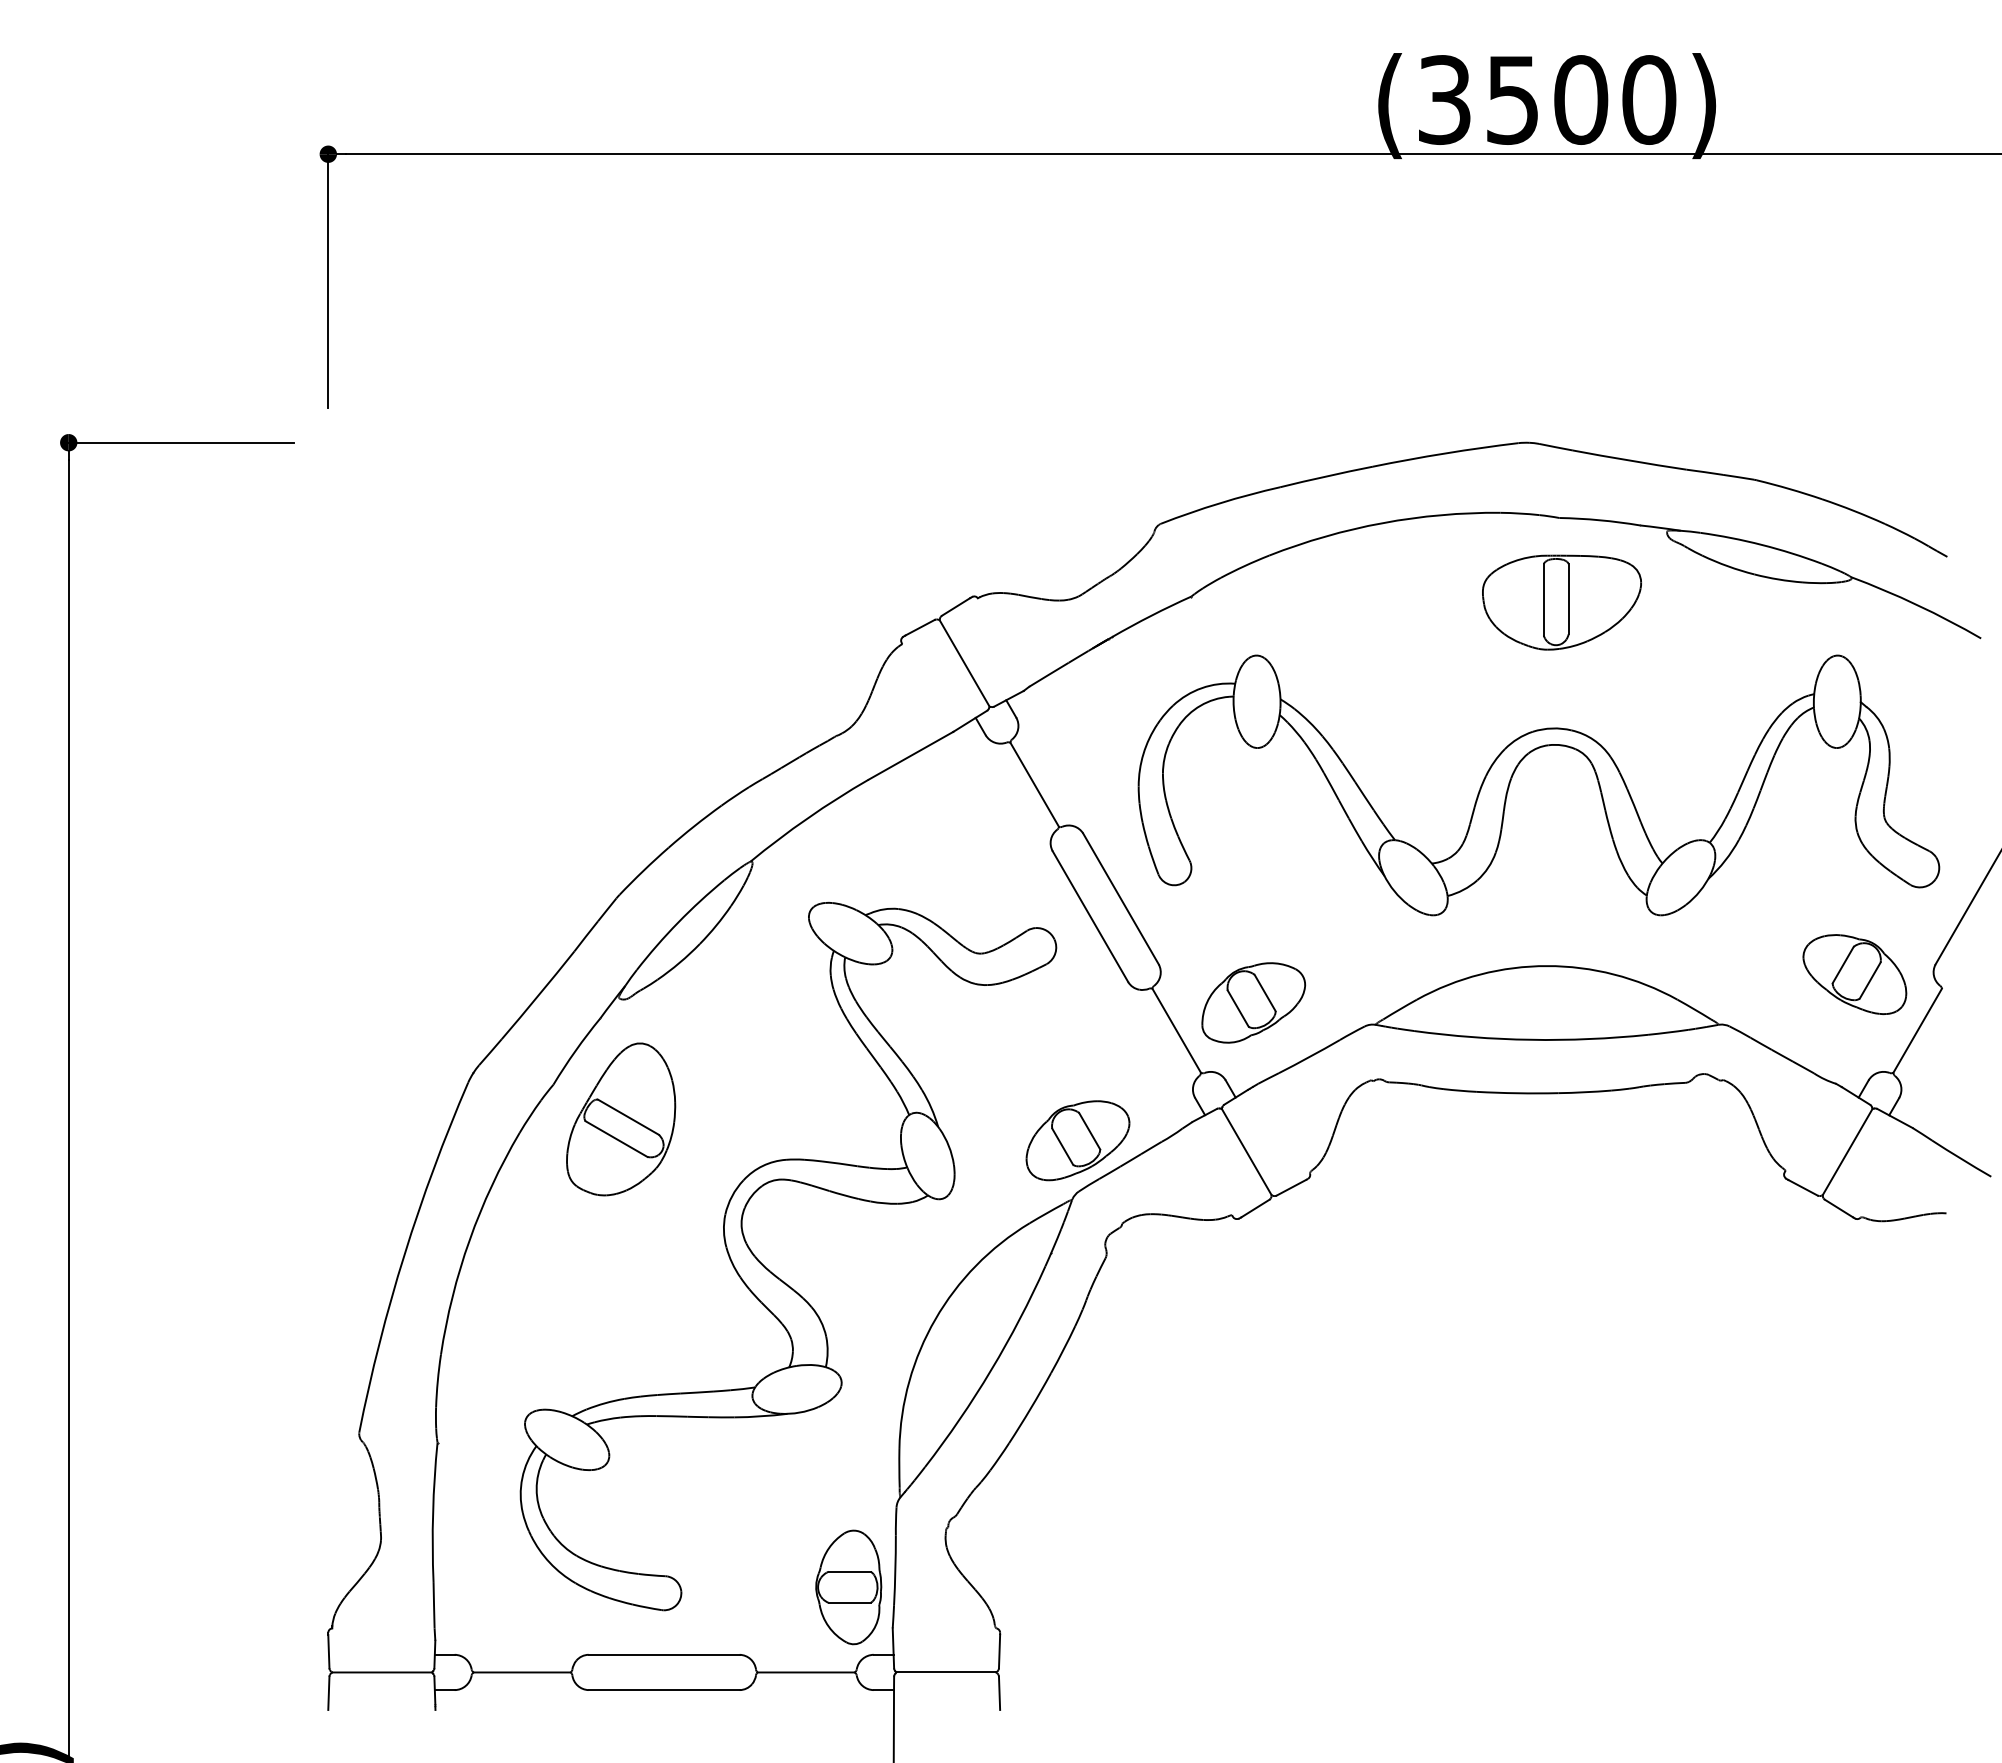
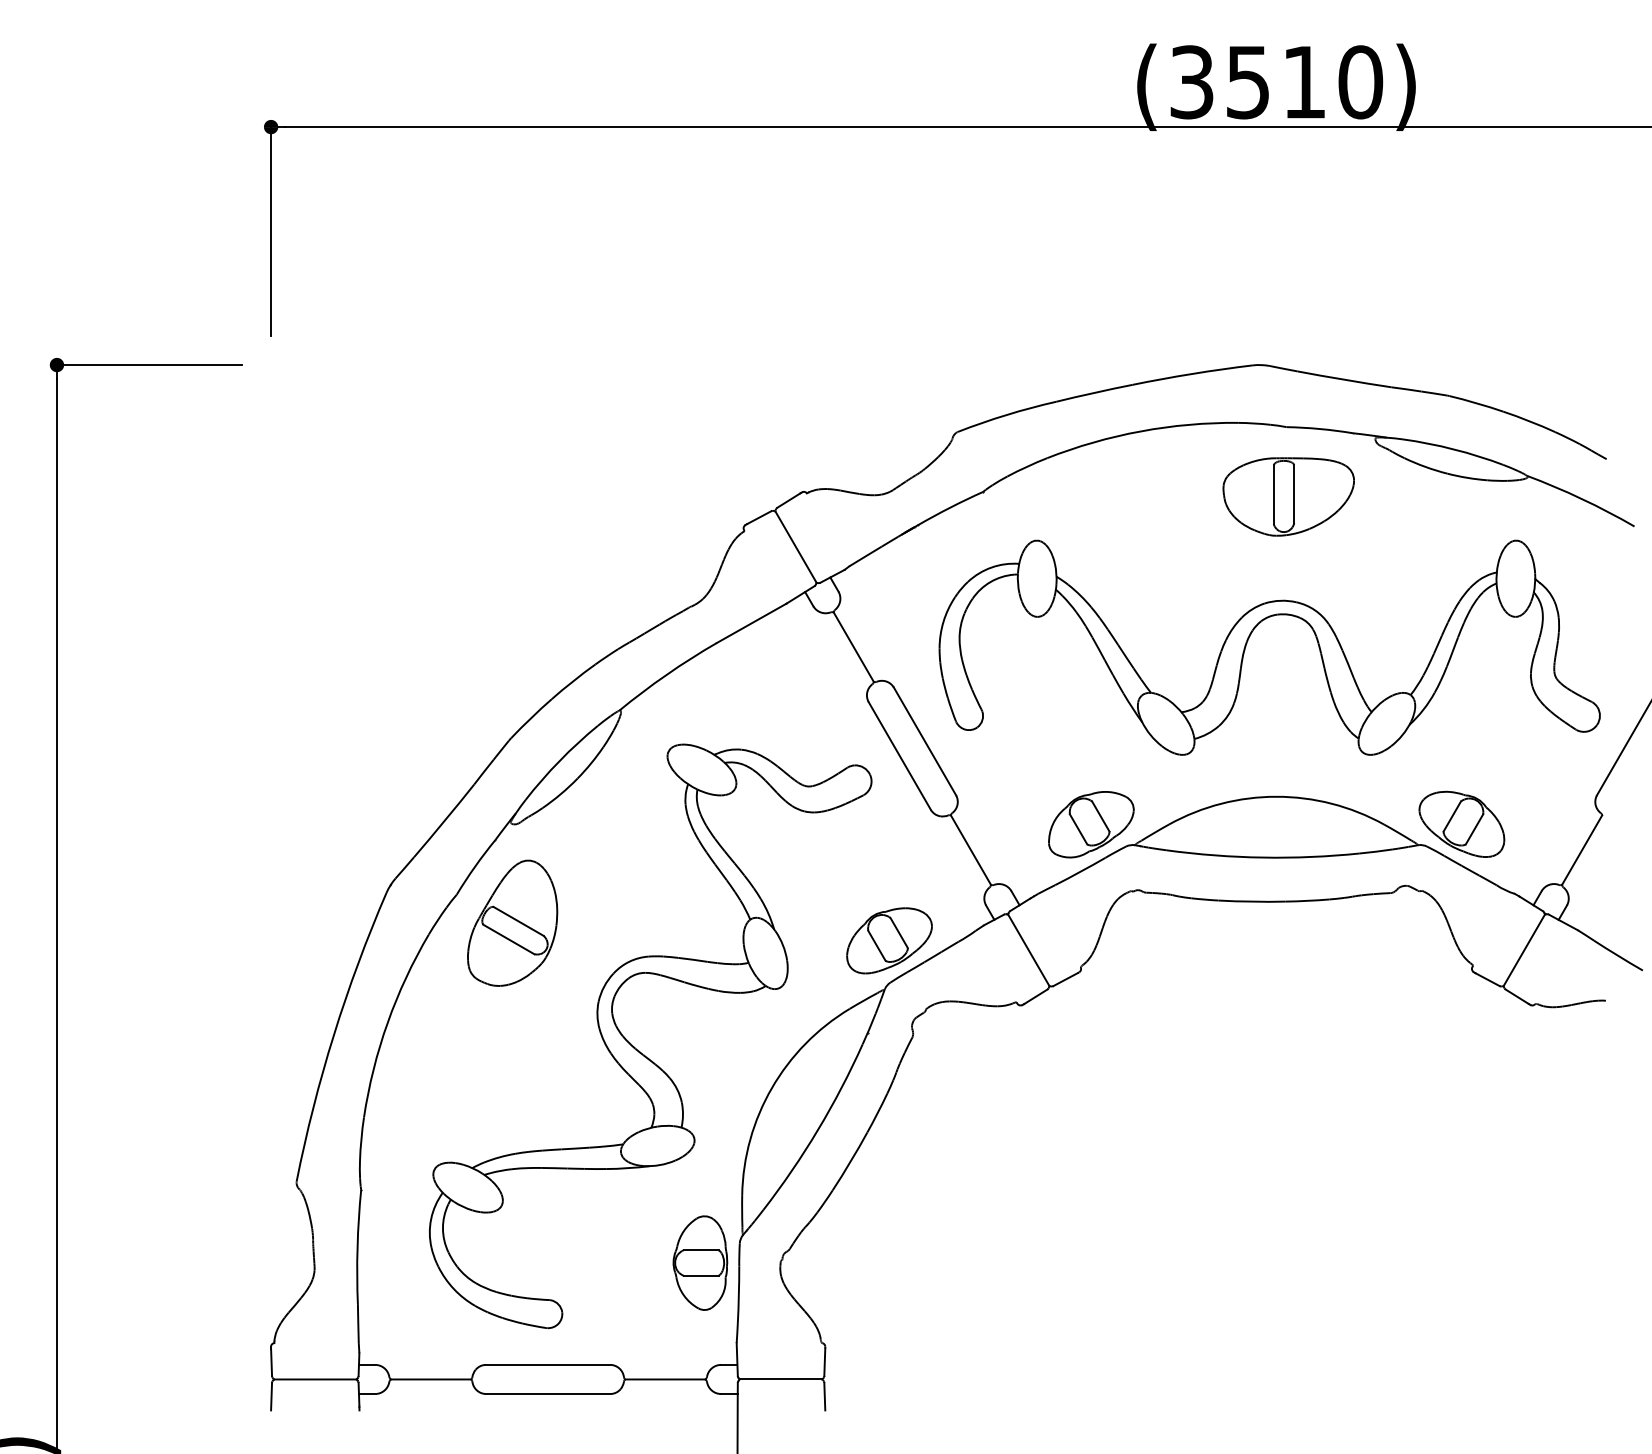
text: (1581, 99) -> (1304, 81), (3500) -> (3510)
part: (1854, 974) -> (1461, 824), moved
part: (1253, 1002) -> (1091, 824), moved
part: (848, 1587) -> (700, 1263), moved

